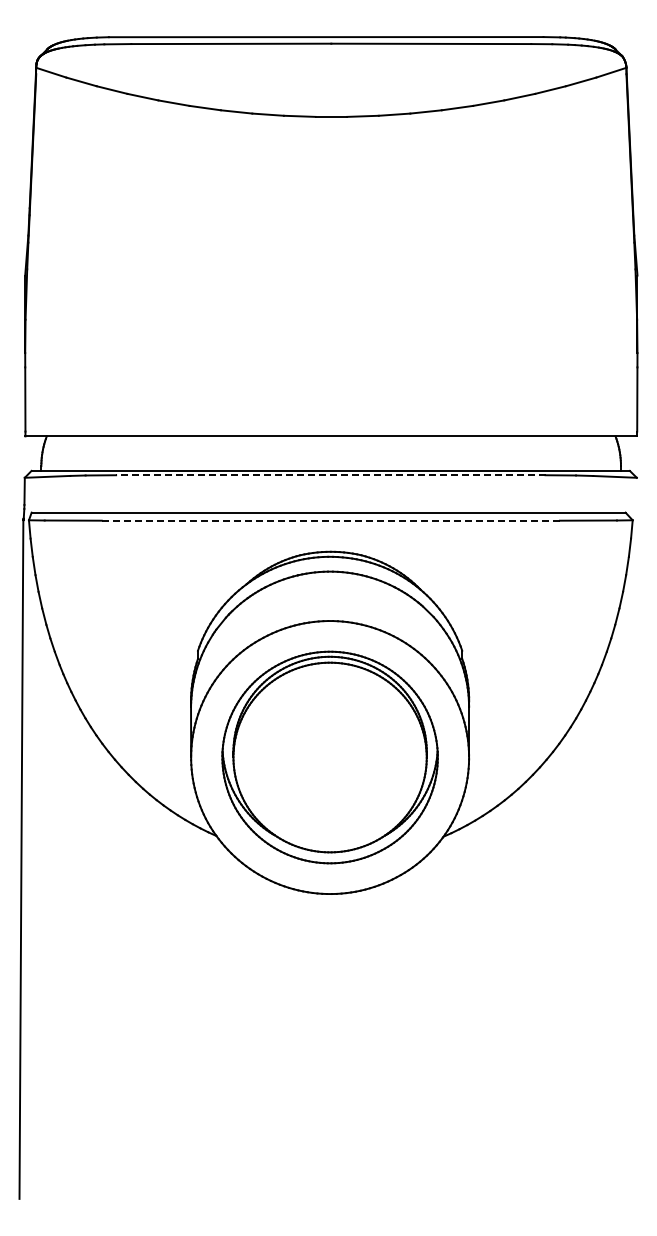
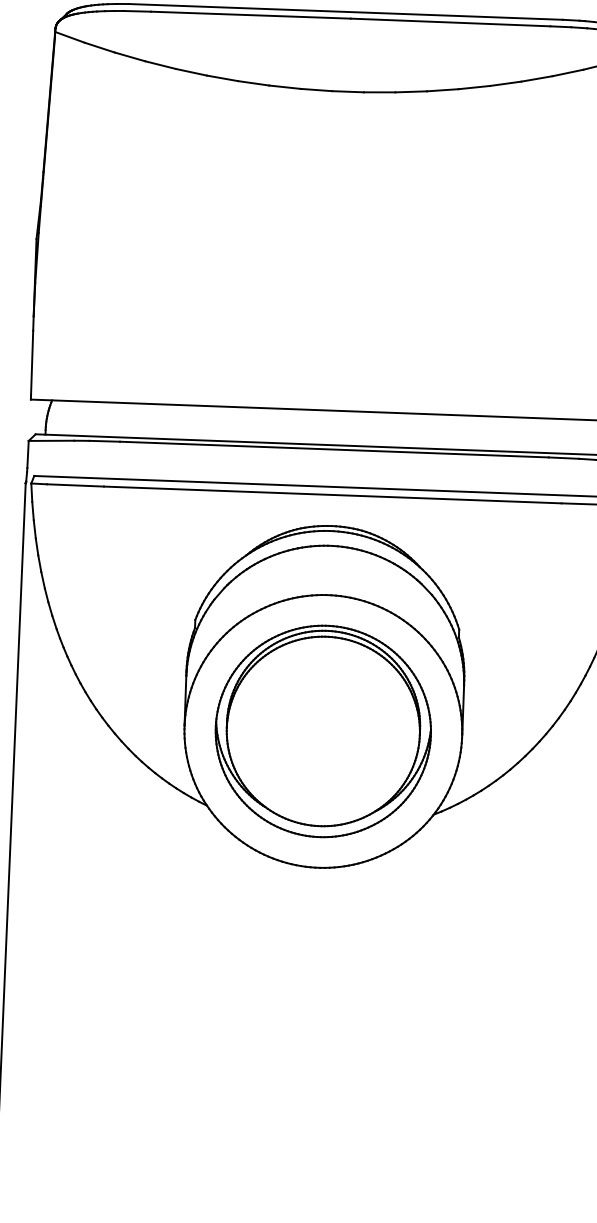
line: (330, 475) -> (334, 449), dashed -> solid
line: (331, 520) -> (333, 494), dashed -> solid

